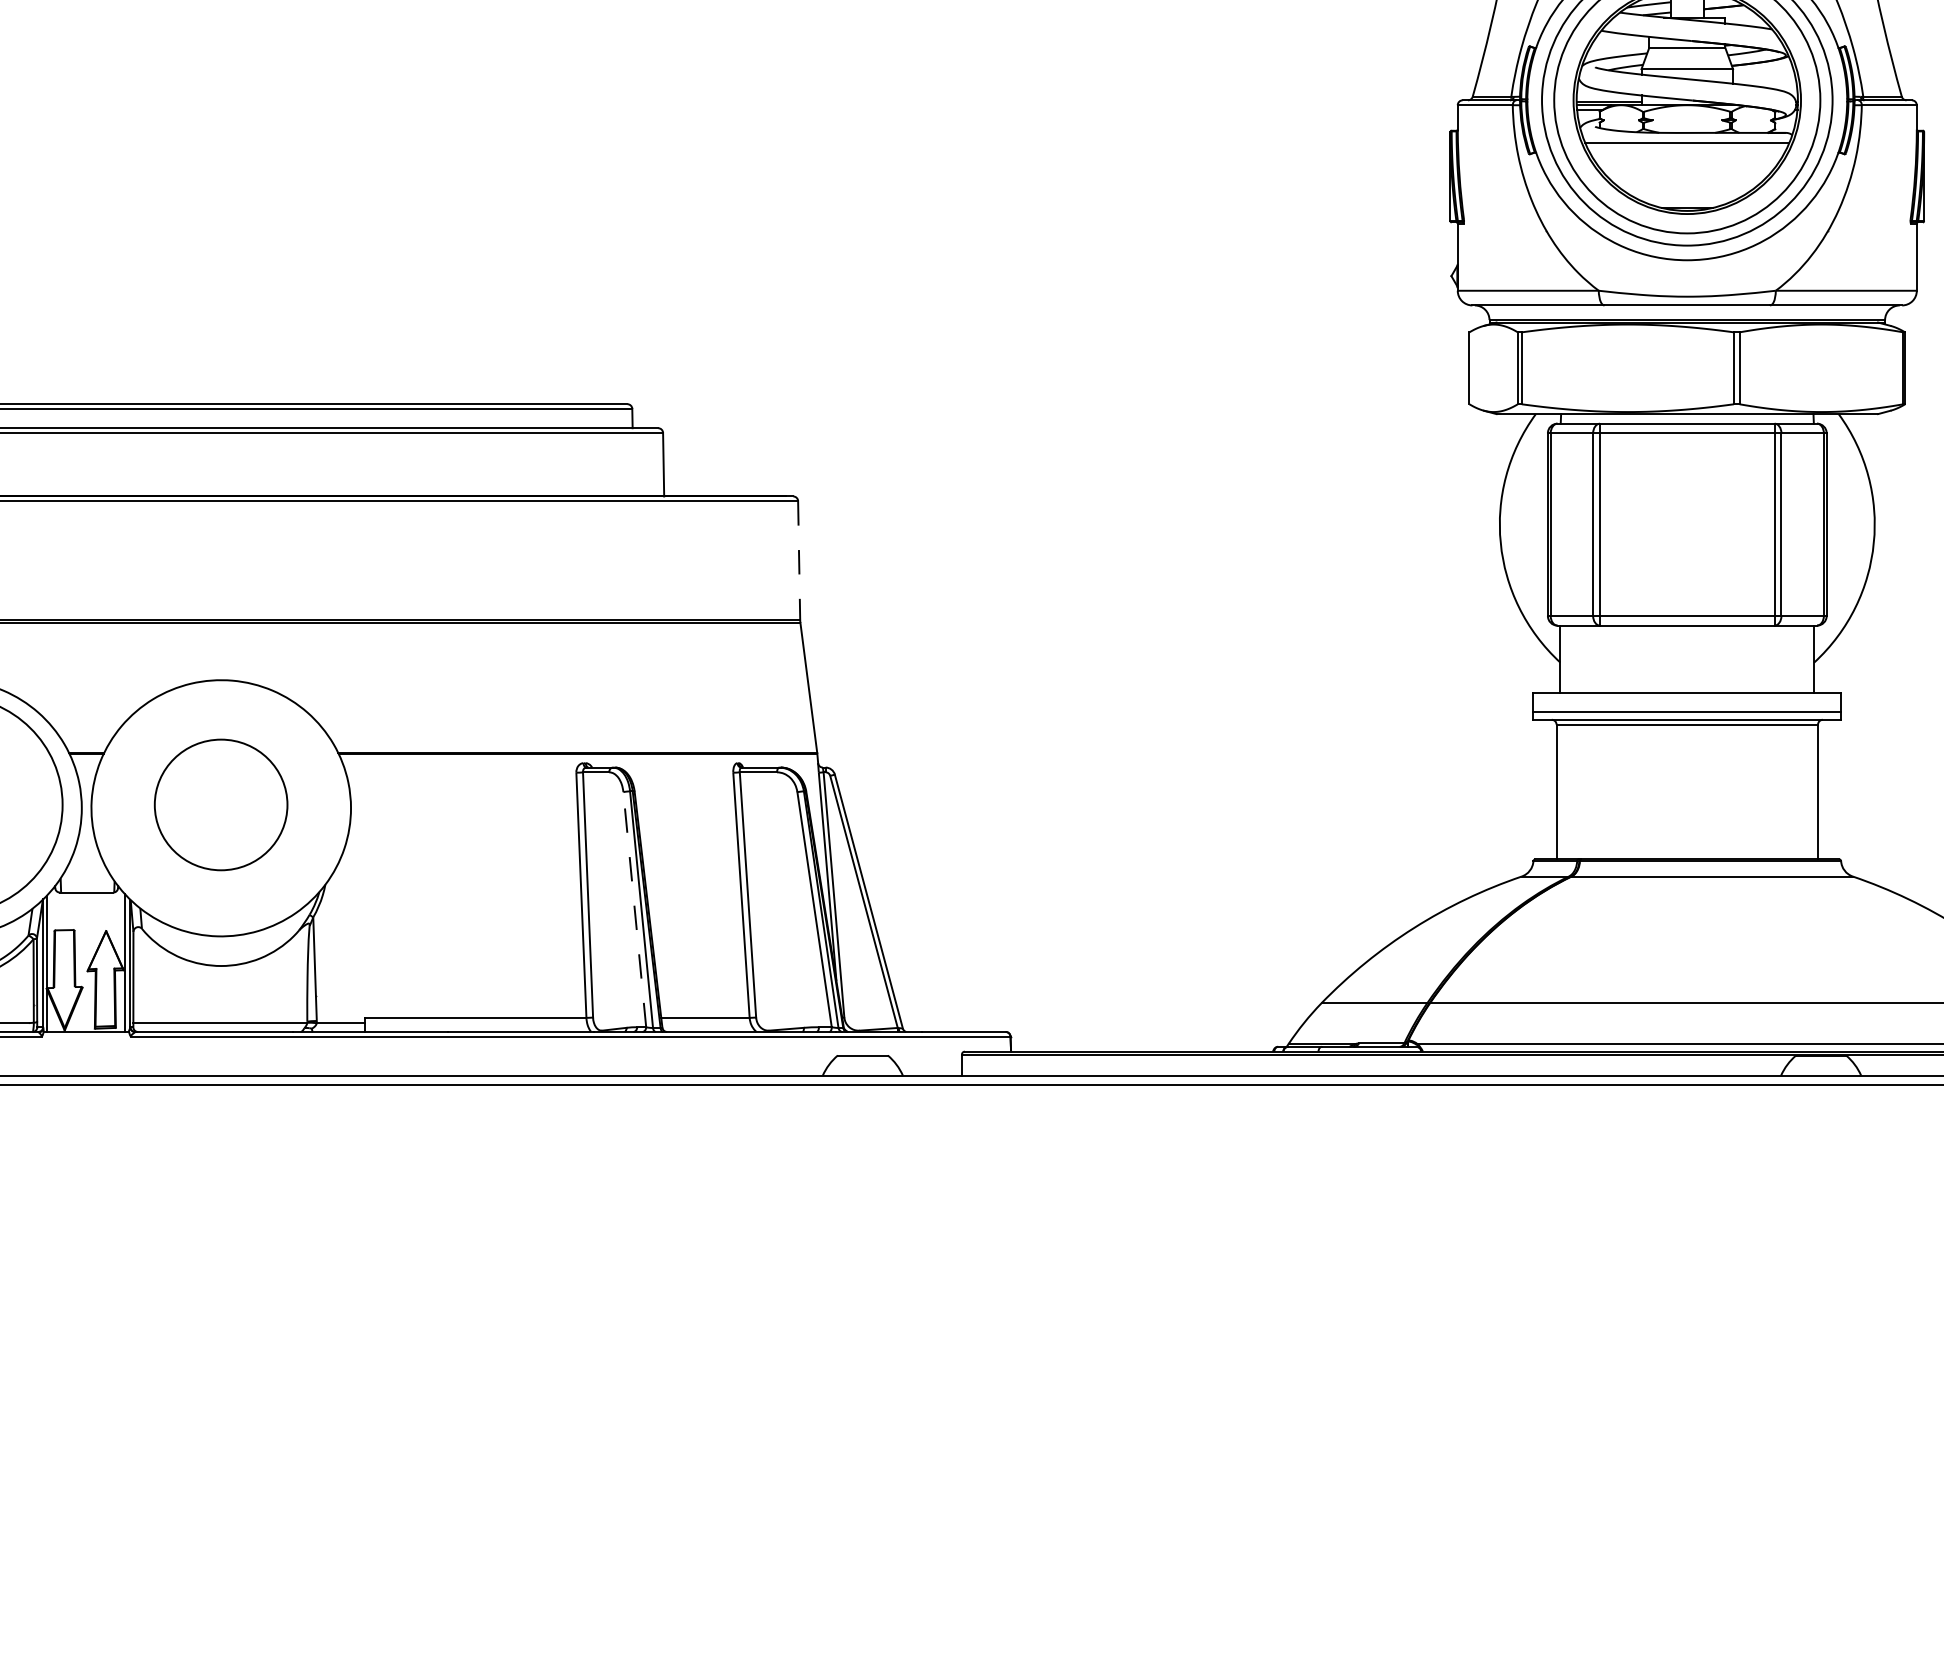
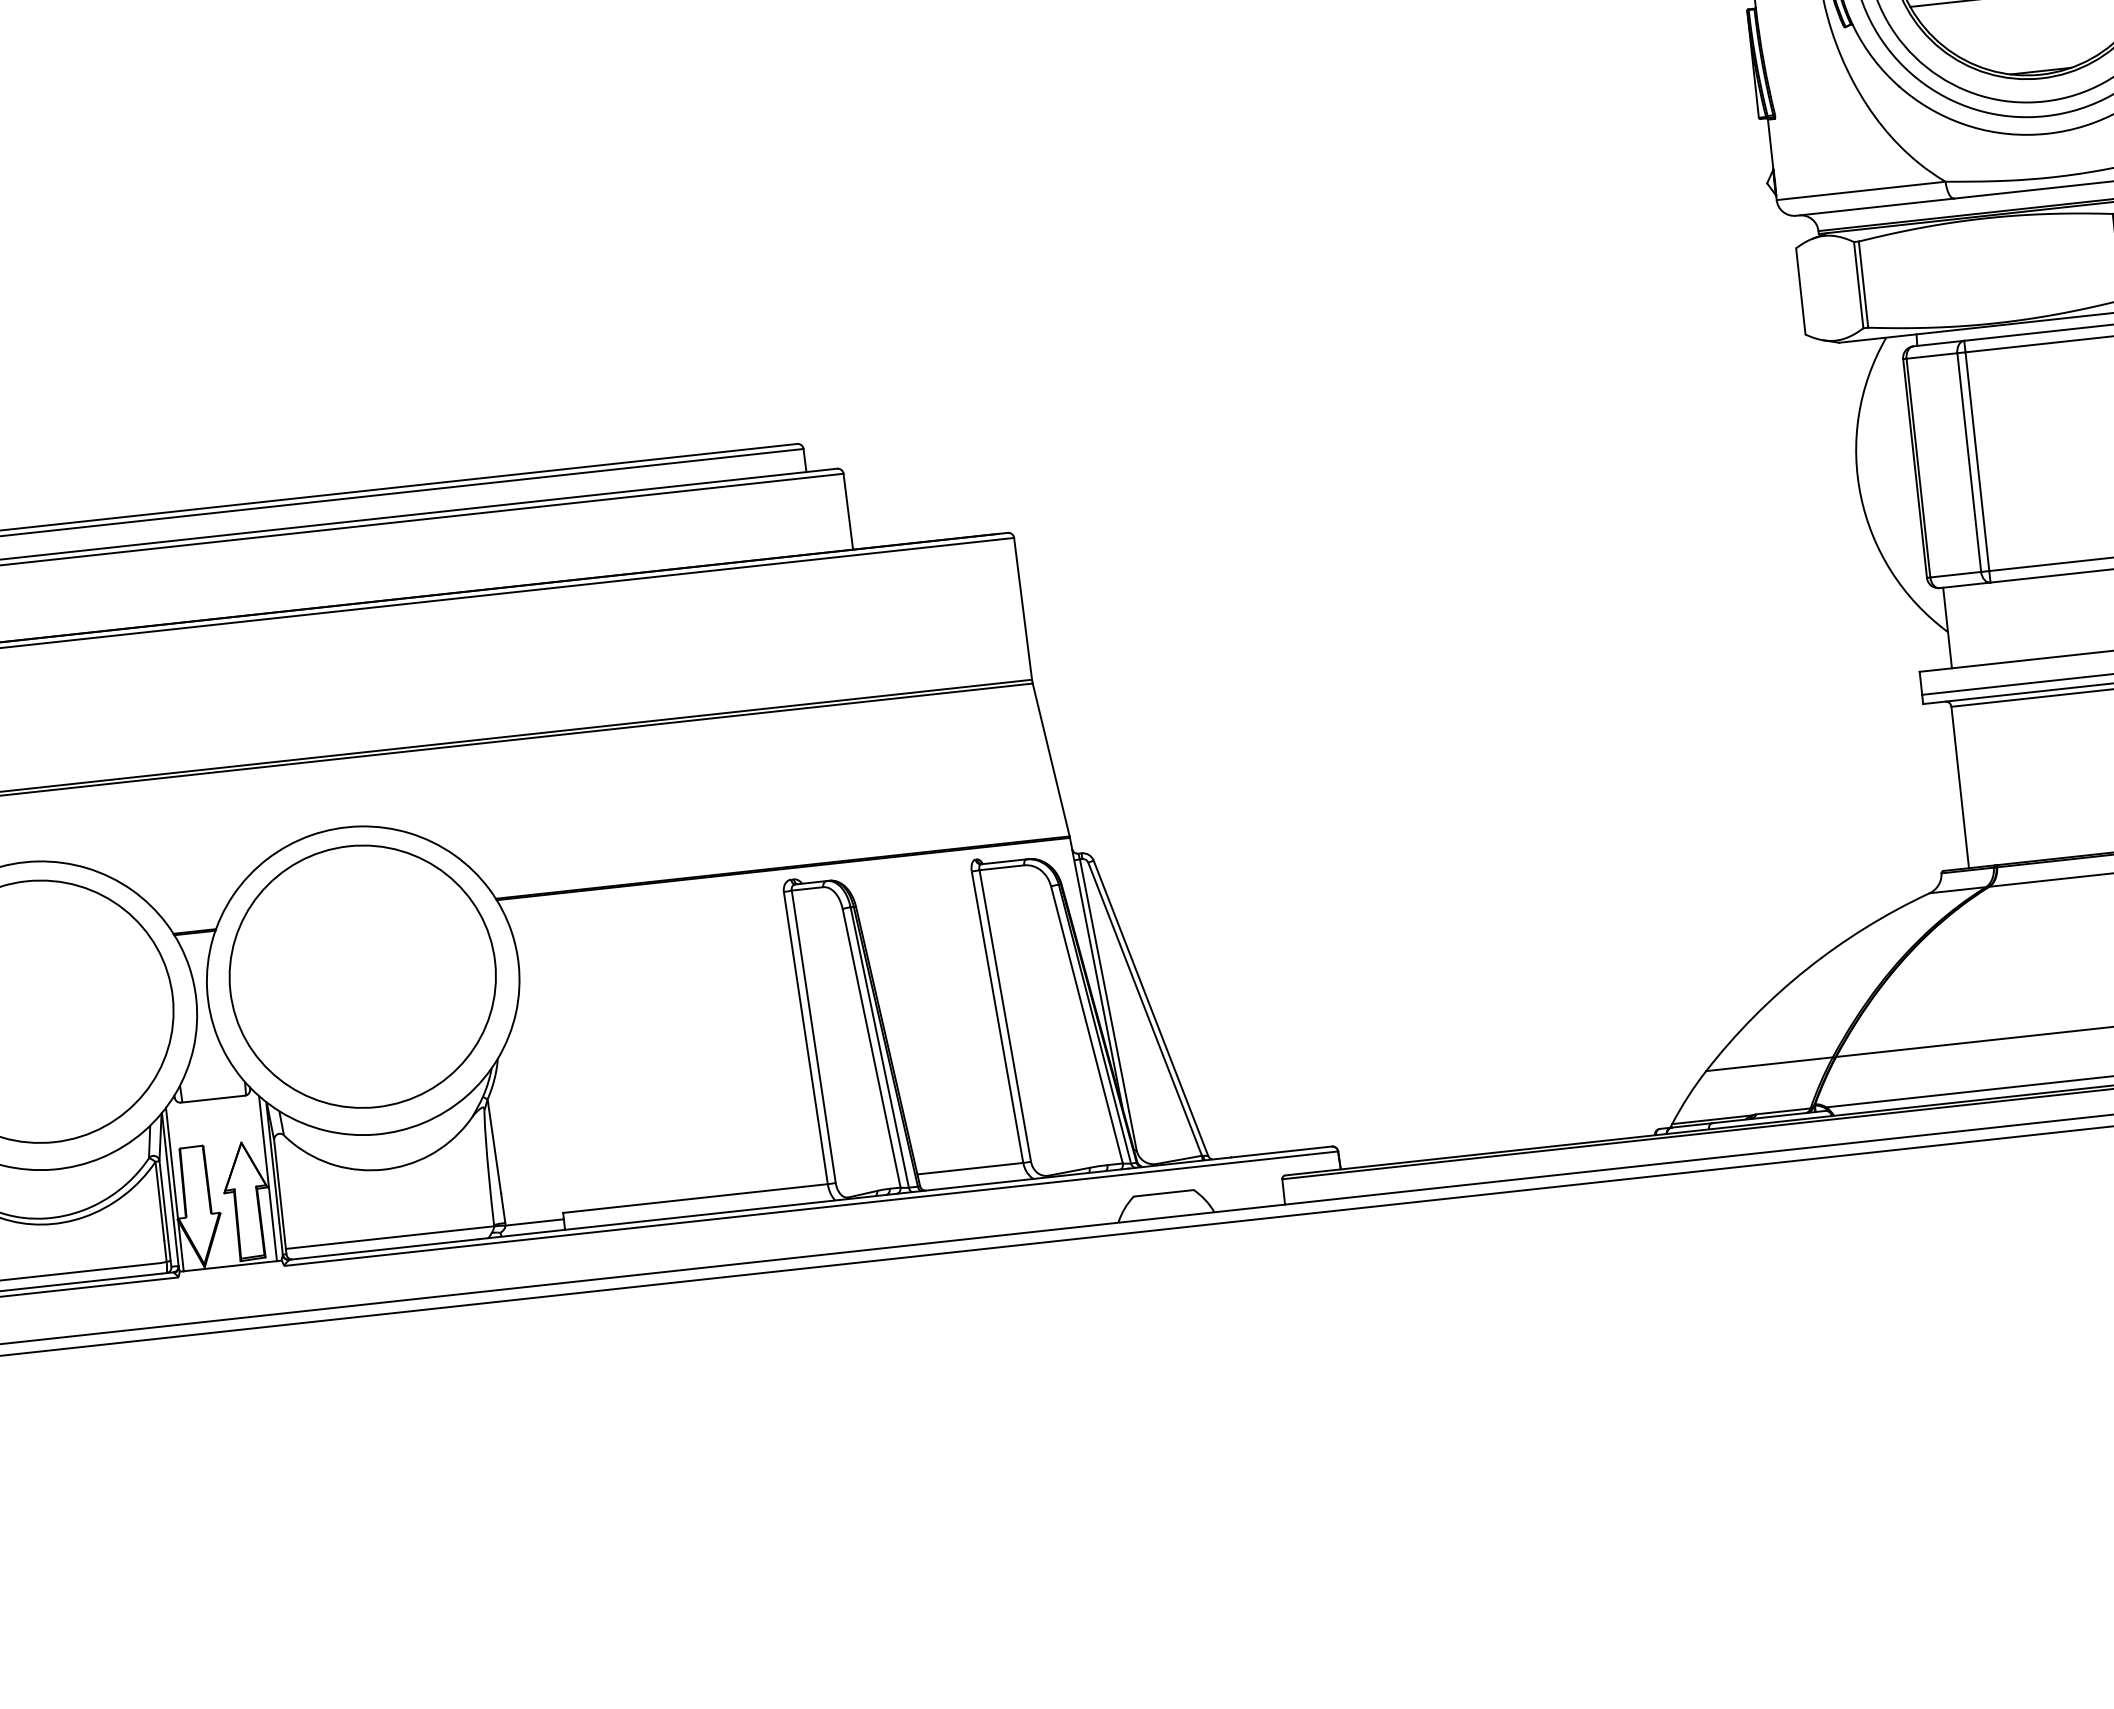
line: (799, 561) -> (1023, 609), dashed -> solid
part: (220, 804) -> (361, 976), size x1.67
line: (634, 909) -> (871, 1048), dashed -> solid

